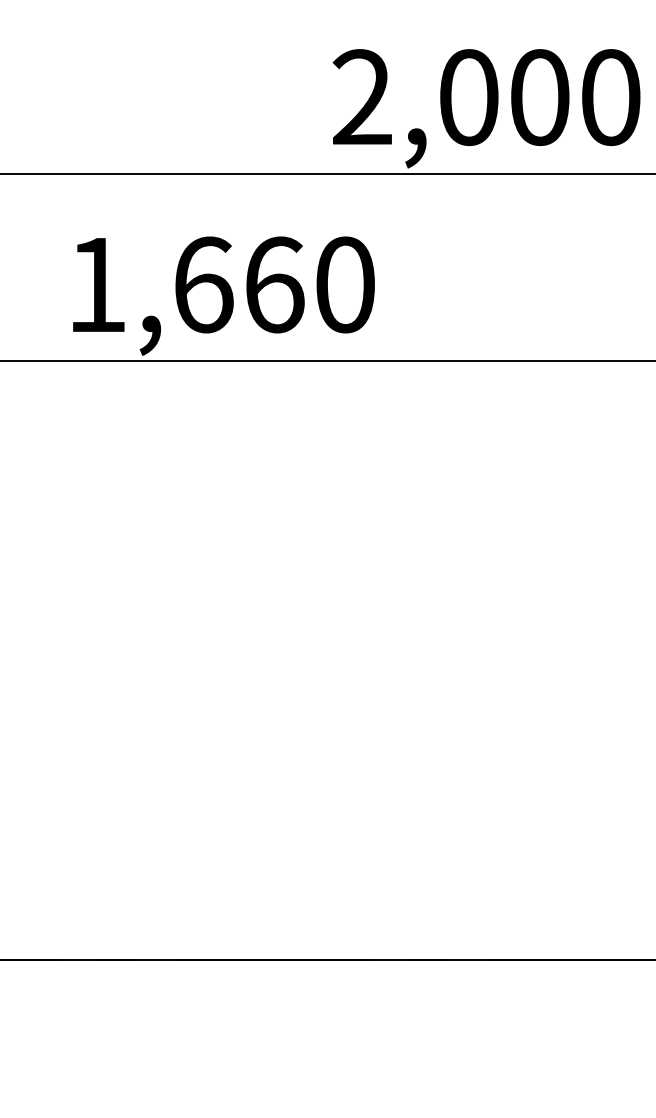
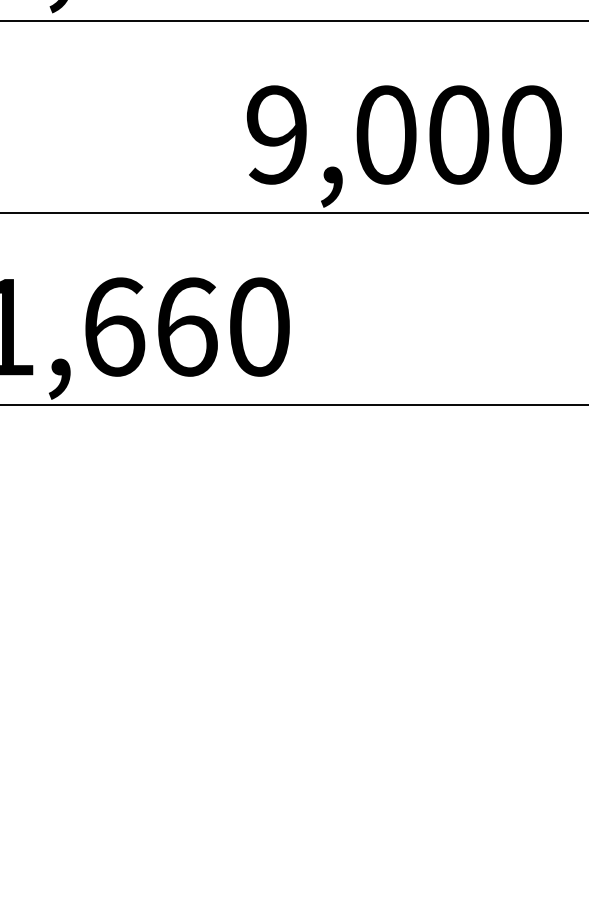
text: (361, 97) -> (276, 134), 2,000 -> 9,000

